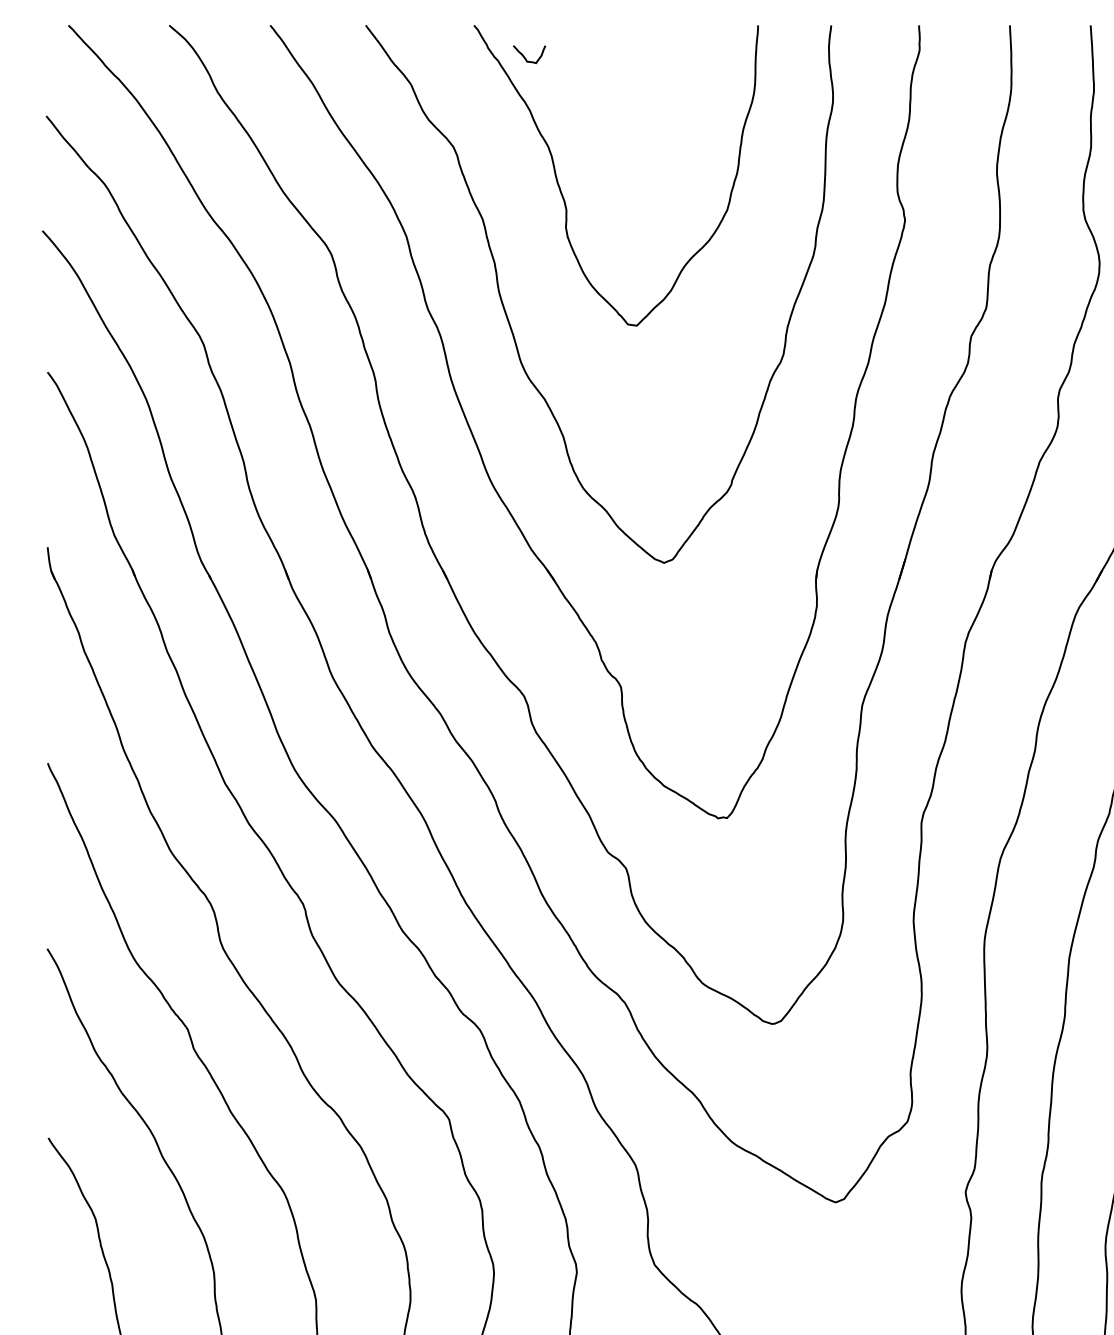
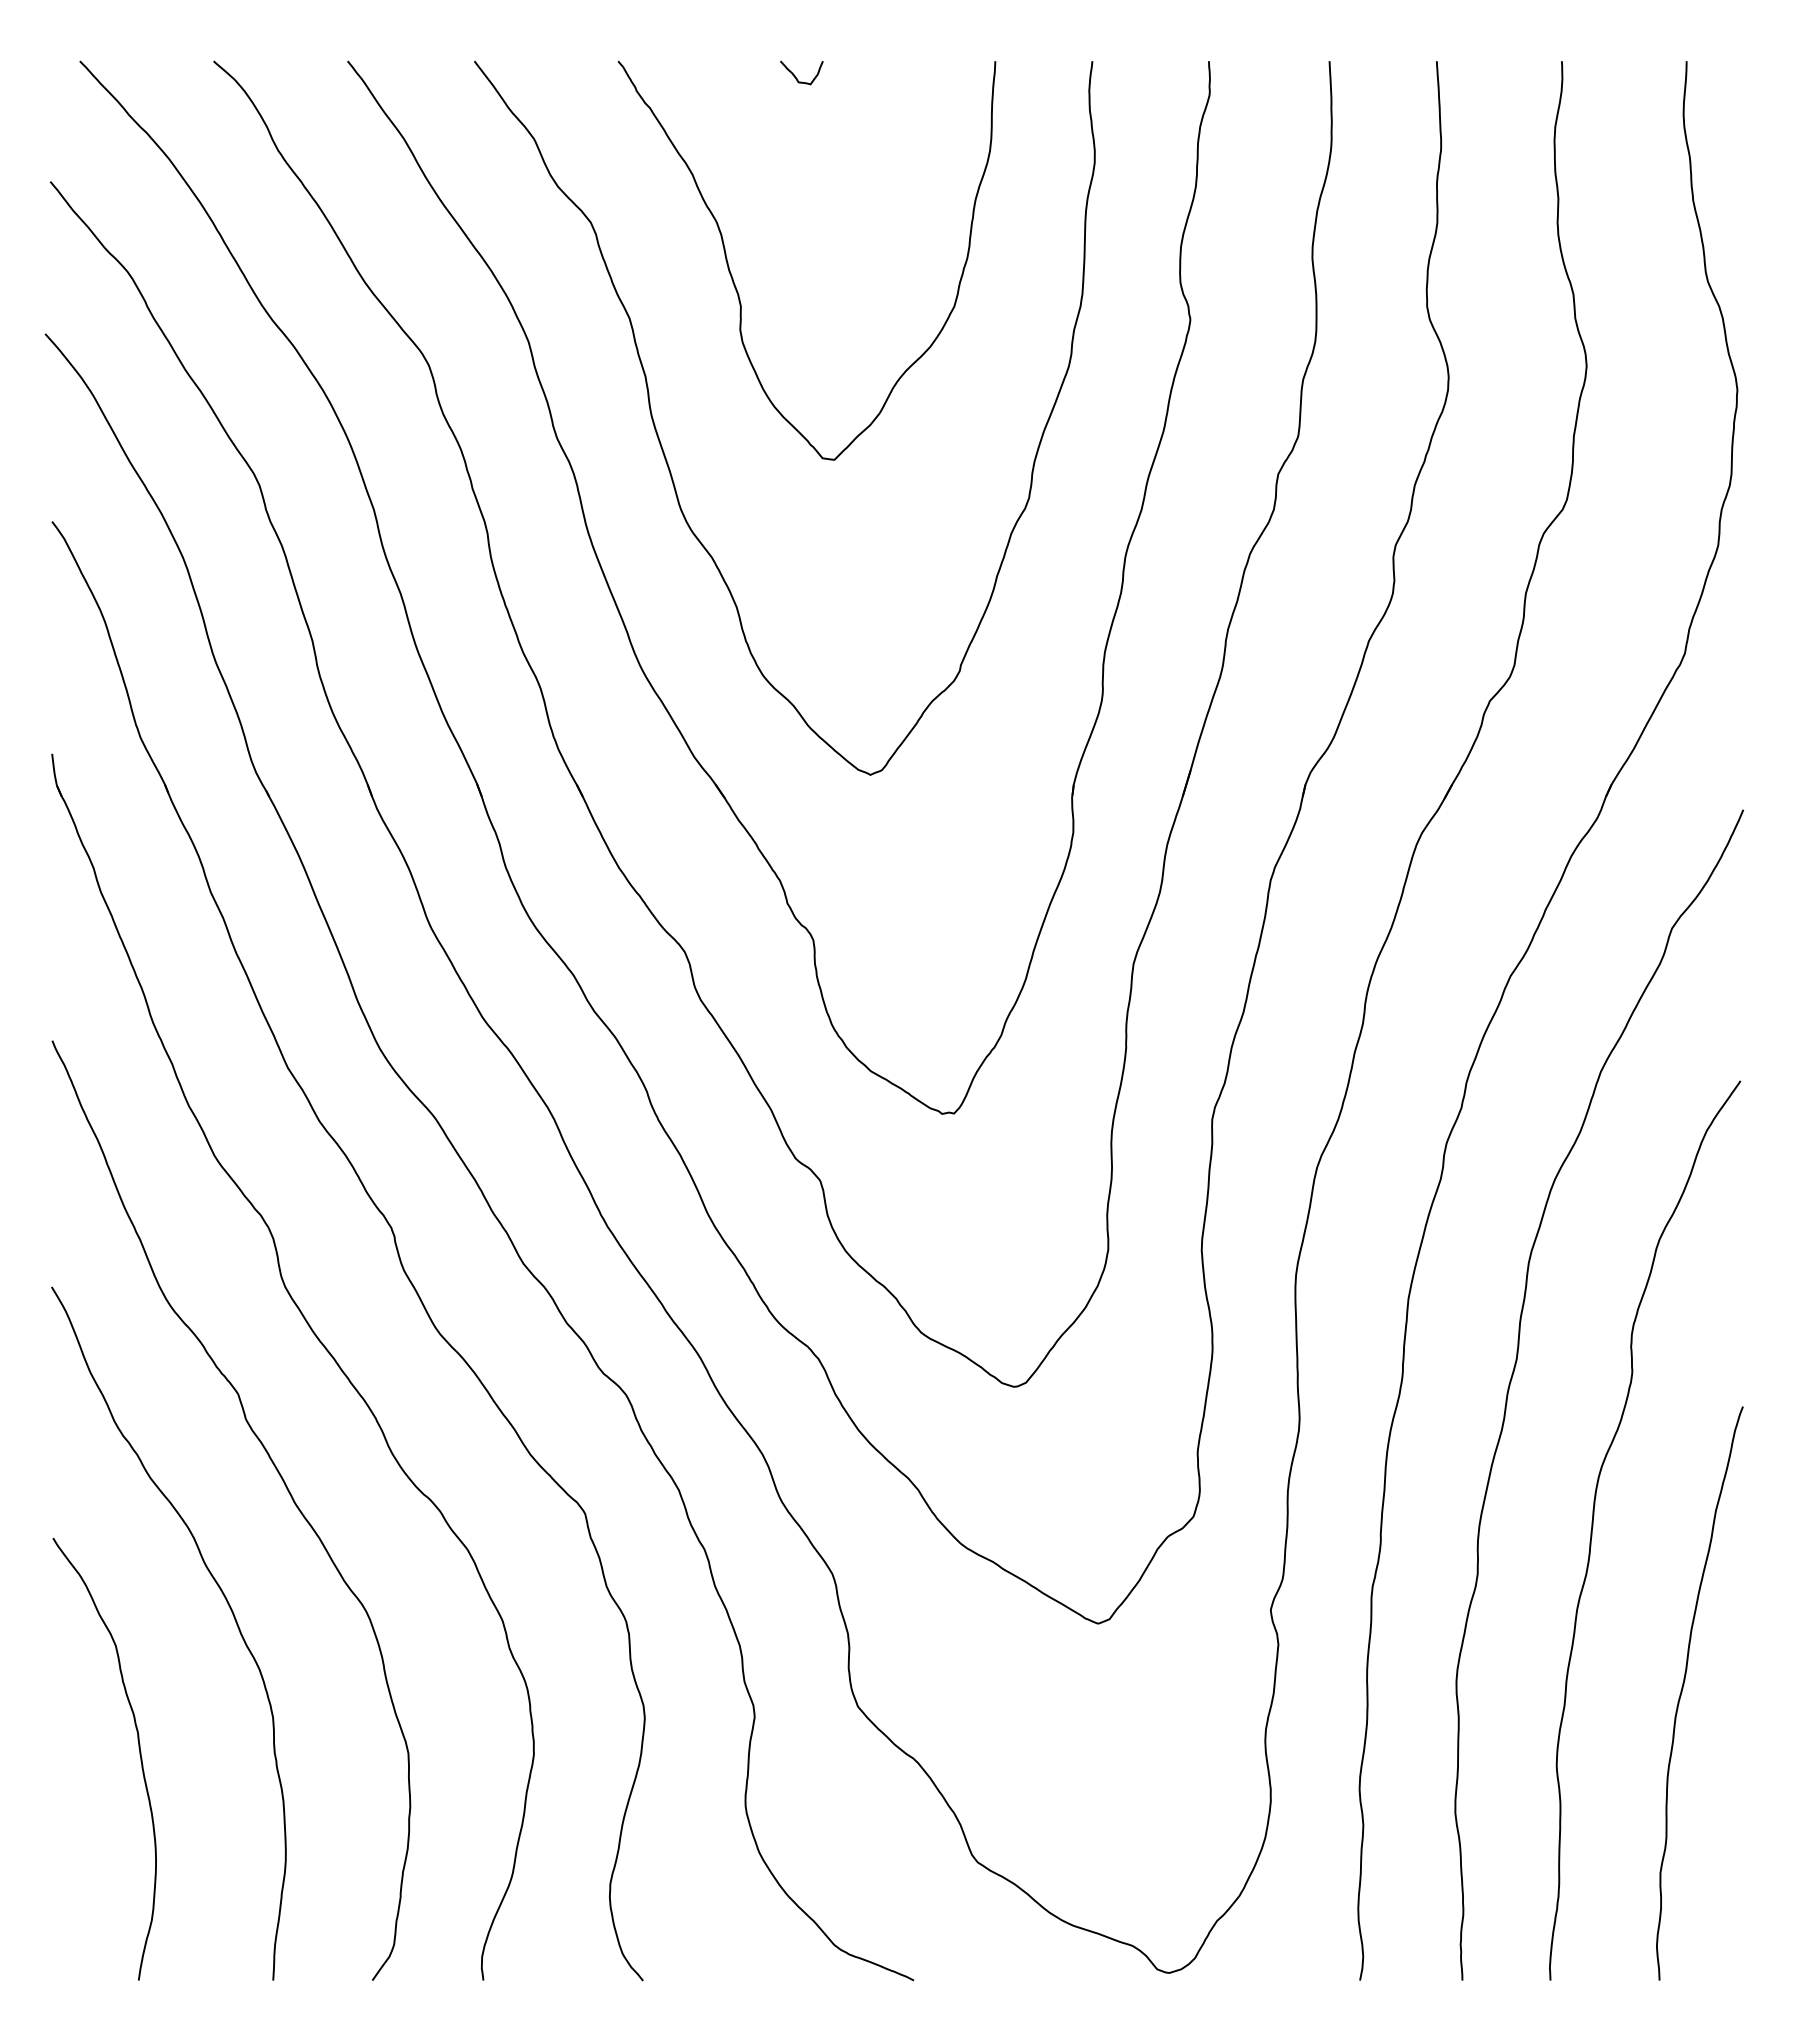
curve: (524, 56) -> (795, 75), moved

